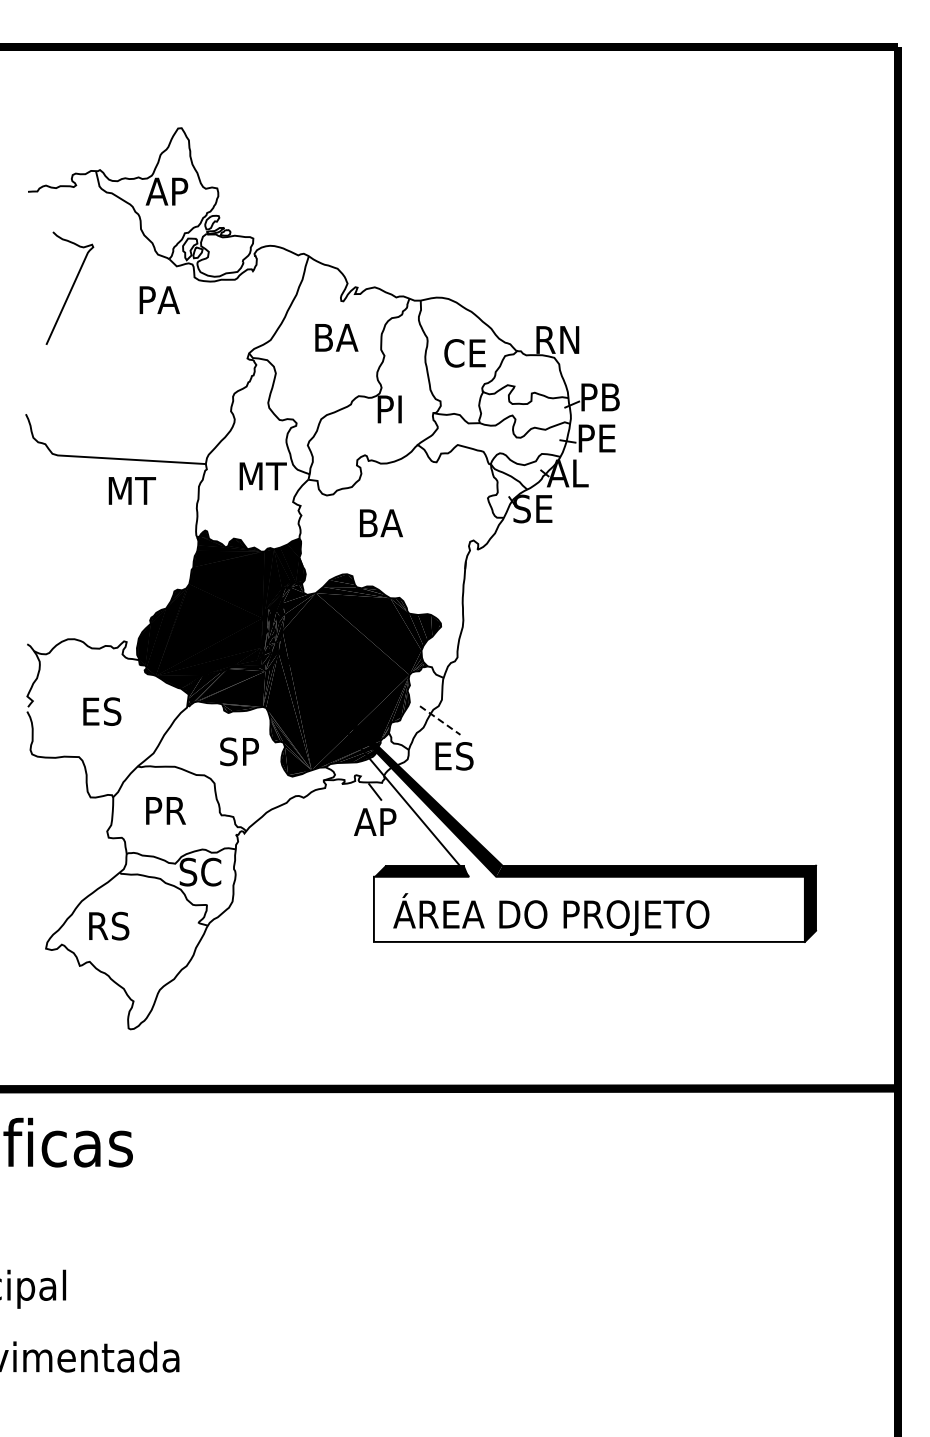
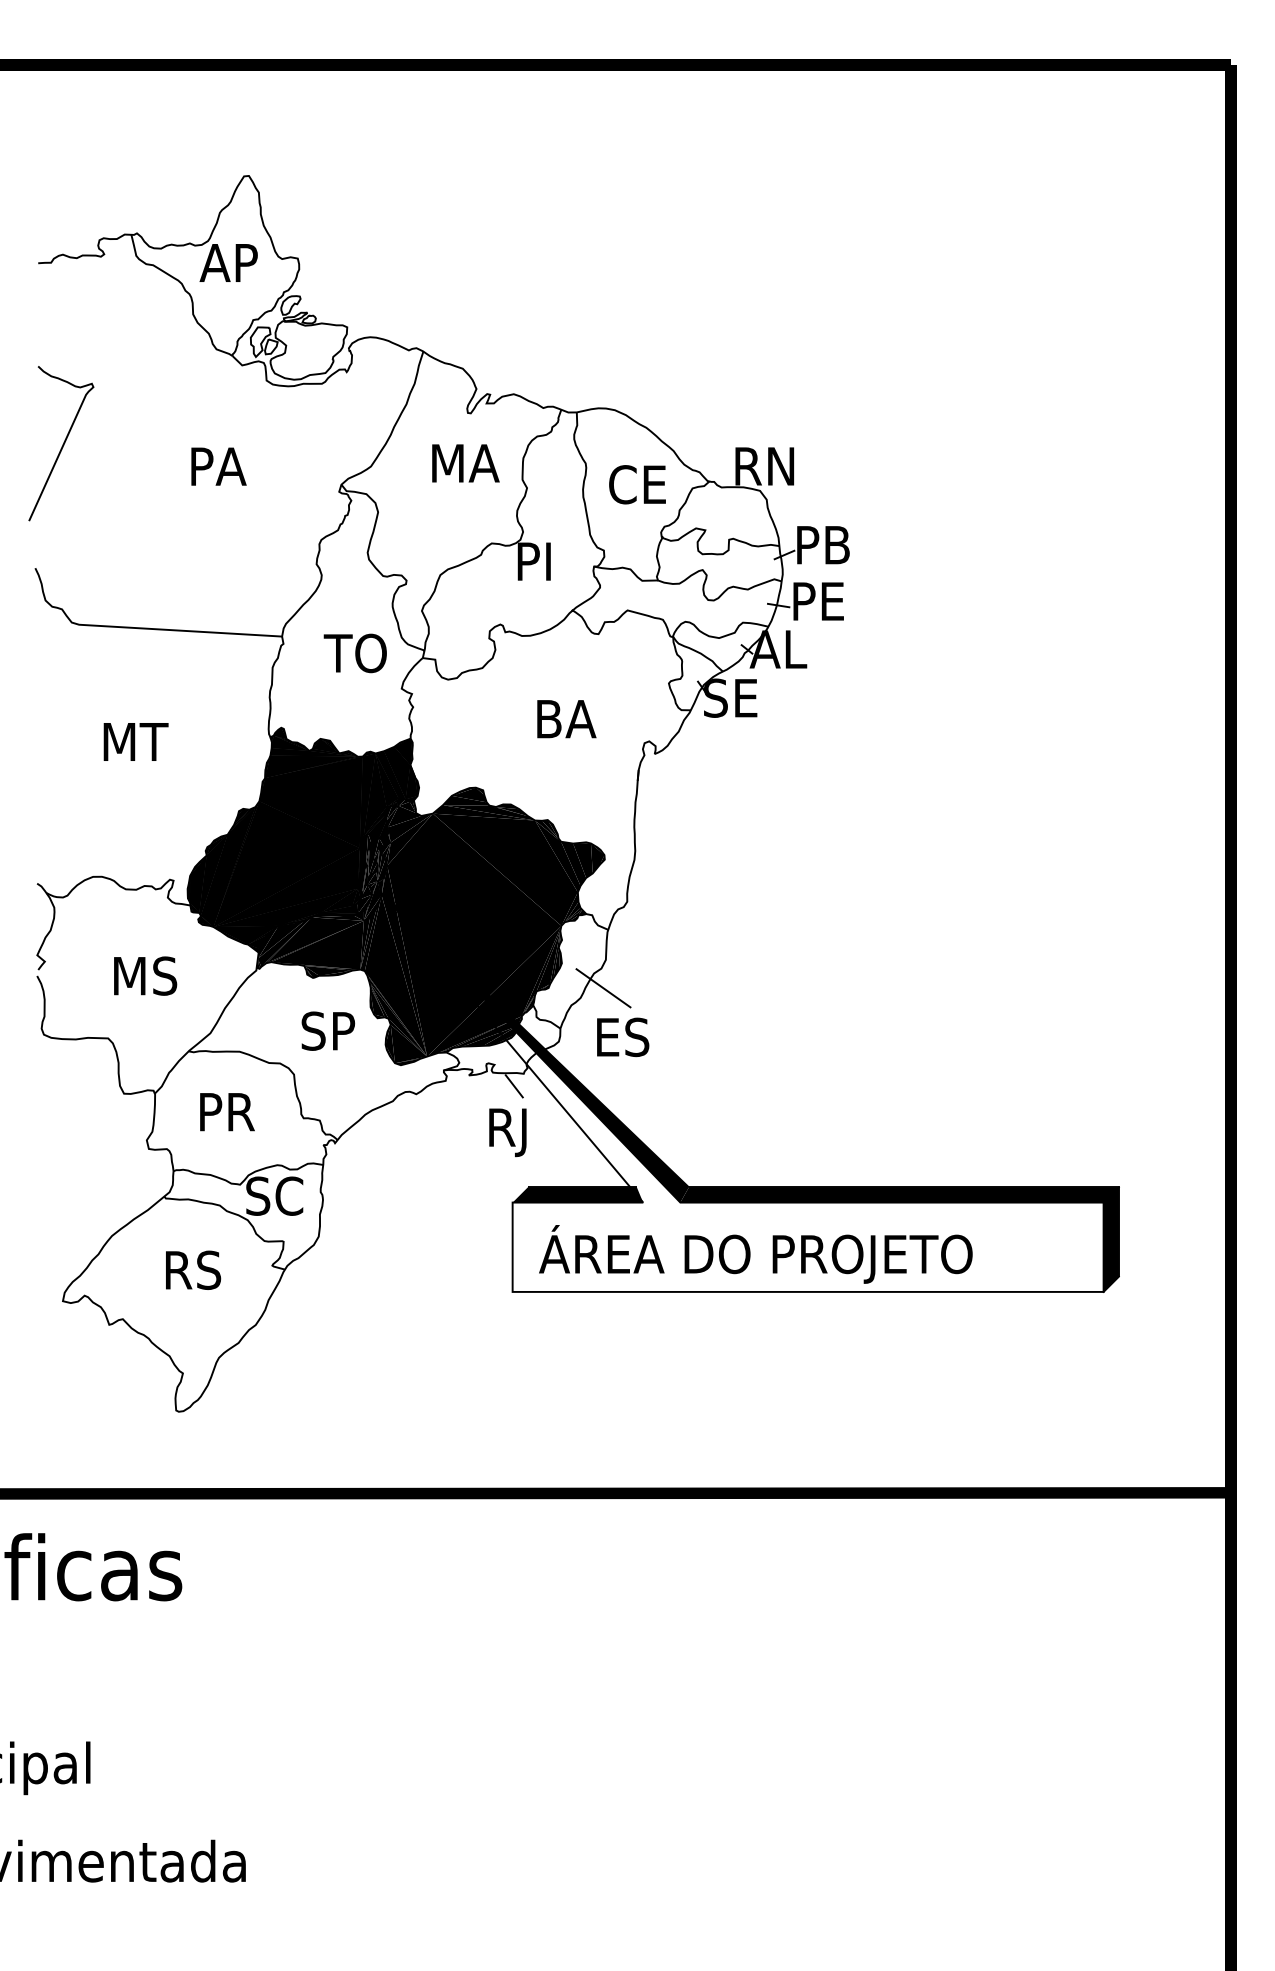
curve: (70, 288) -> (62, 443), moved
text: (159, 299) -> (218, 465), moved
text: (341, 337) -> (468, 462), BA -> MA
text: (261, 476) -> (358, 653), MT -> TO
text: (131, 490) -> (134, 741), moved
text: (381, 523) -> (566, 719), moved
text: (107, 711) -> (147, 975), ES -> MS
line: (440, 720) -> (603, 988), dashed -> solid
text: (375, 825) -> (514, 1132), AP -> RJ
text: (109, 925) -> (193, 1269), moved

